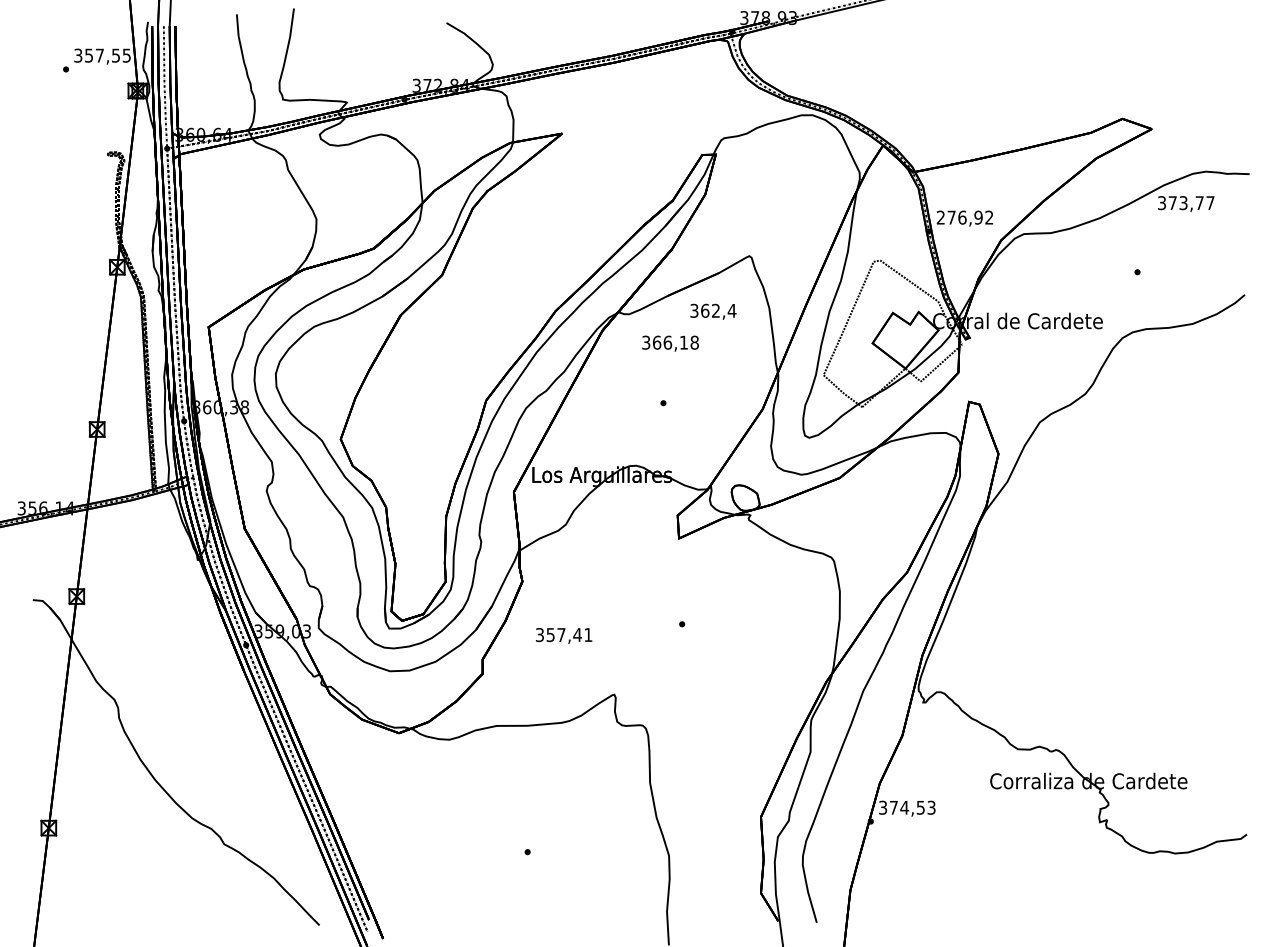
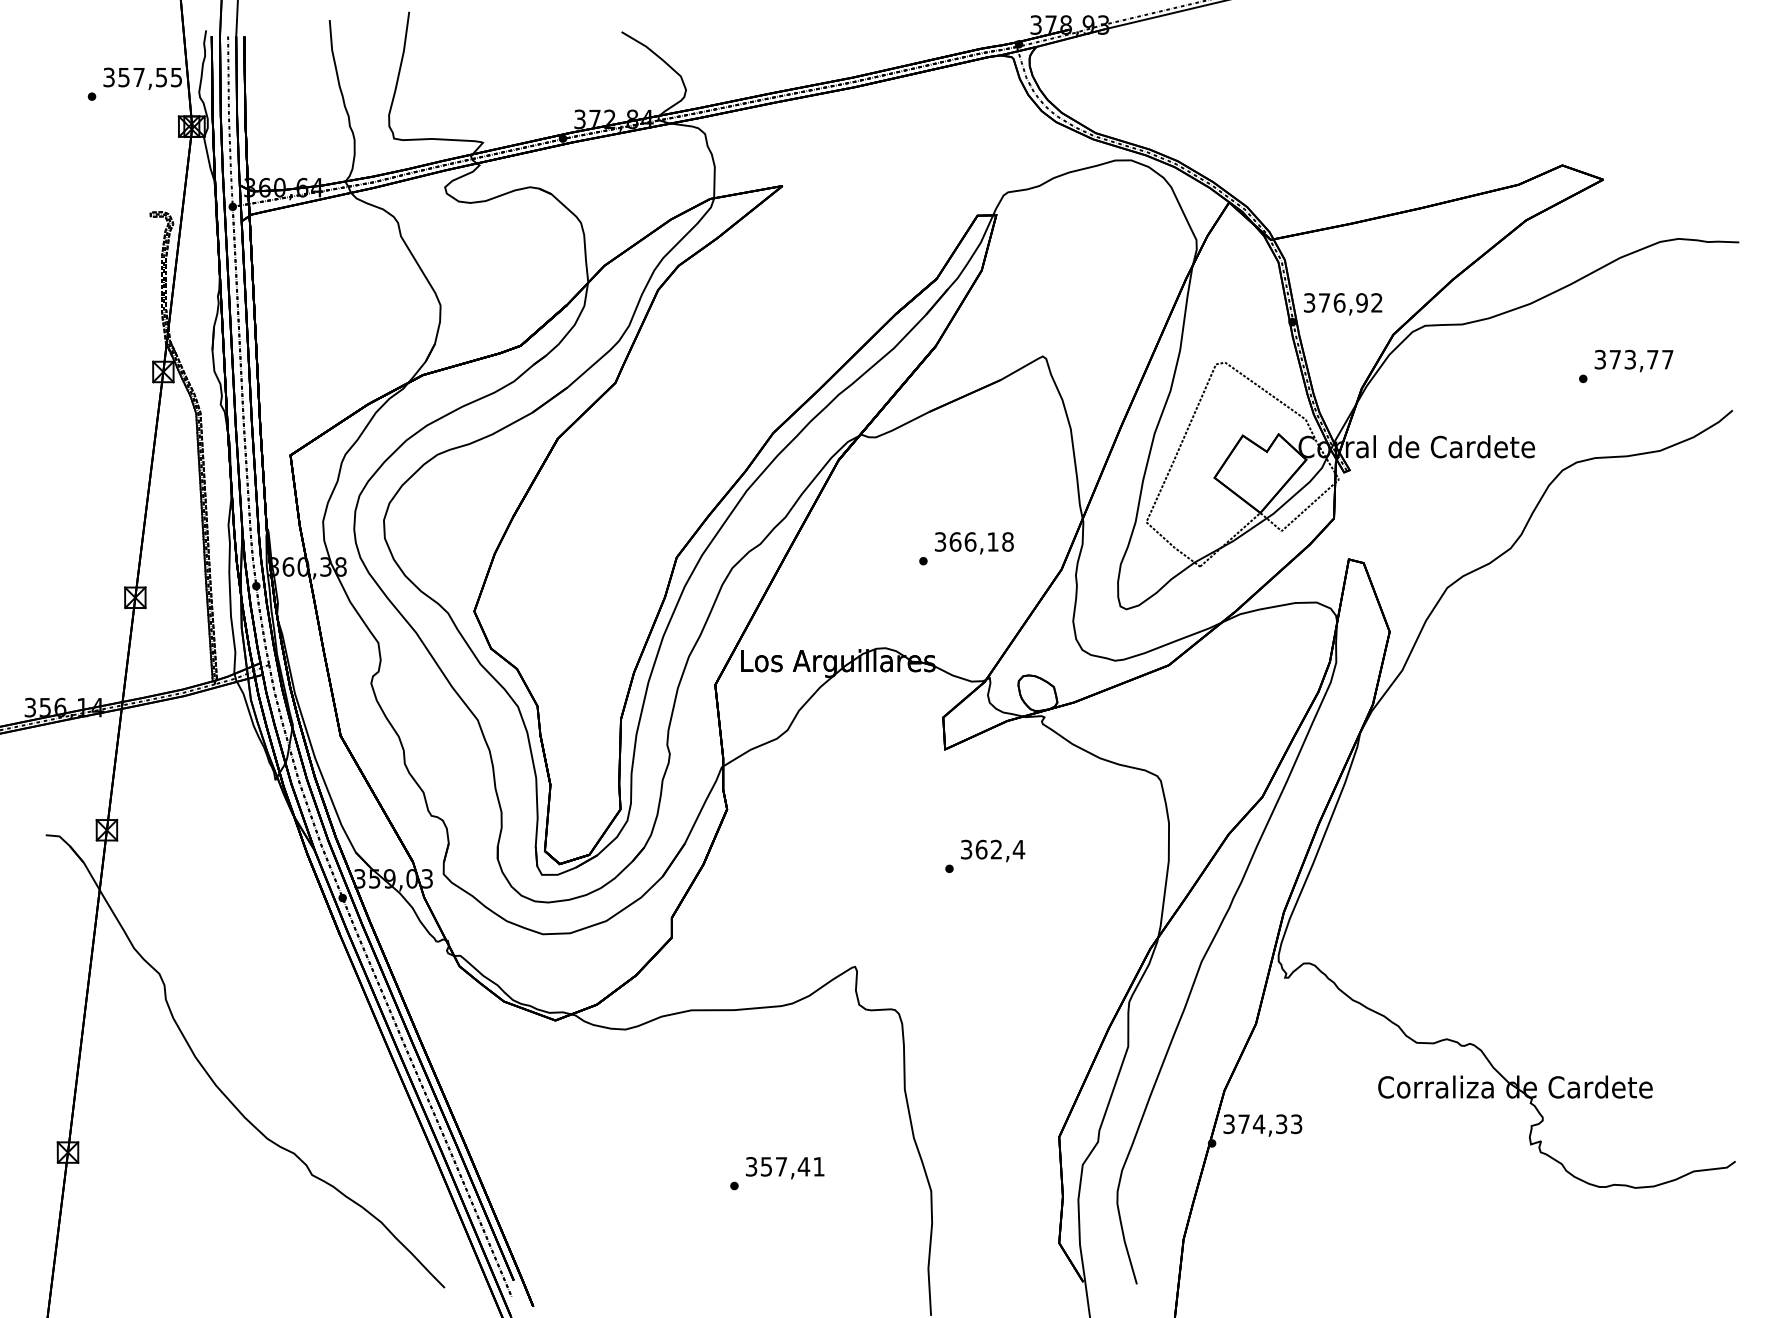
text: (1185, 203) -> (1633, 360), moved
text: (940, 217) -> (1309, 302), 276,92 -> 376,92
text: (713, 311) -> (993, 850), moved
text: (670, 343) -> (974, 543), moved
text: (564, 636) -> (785, 1168), moved
text: (920, 807) -> (1281, 1123), 374,53 -> 374,33

